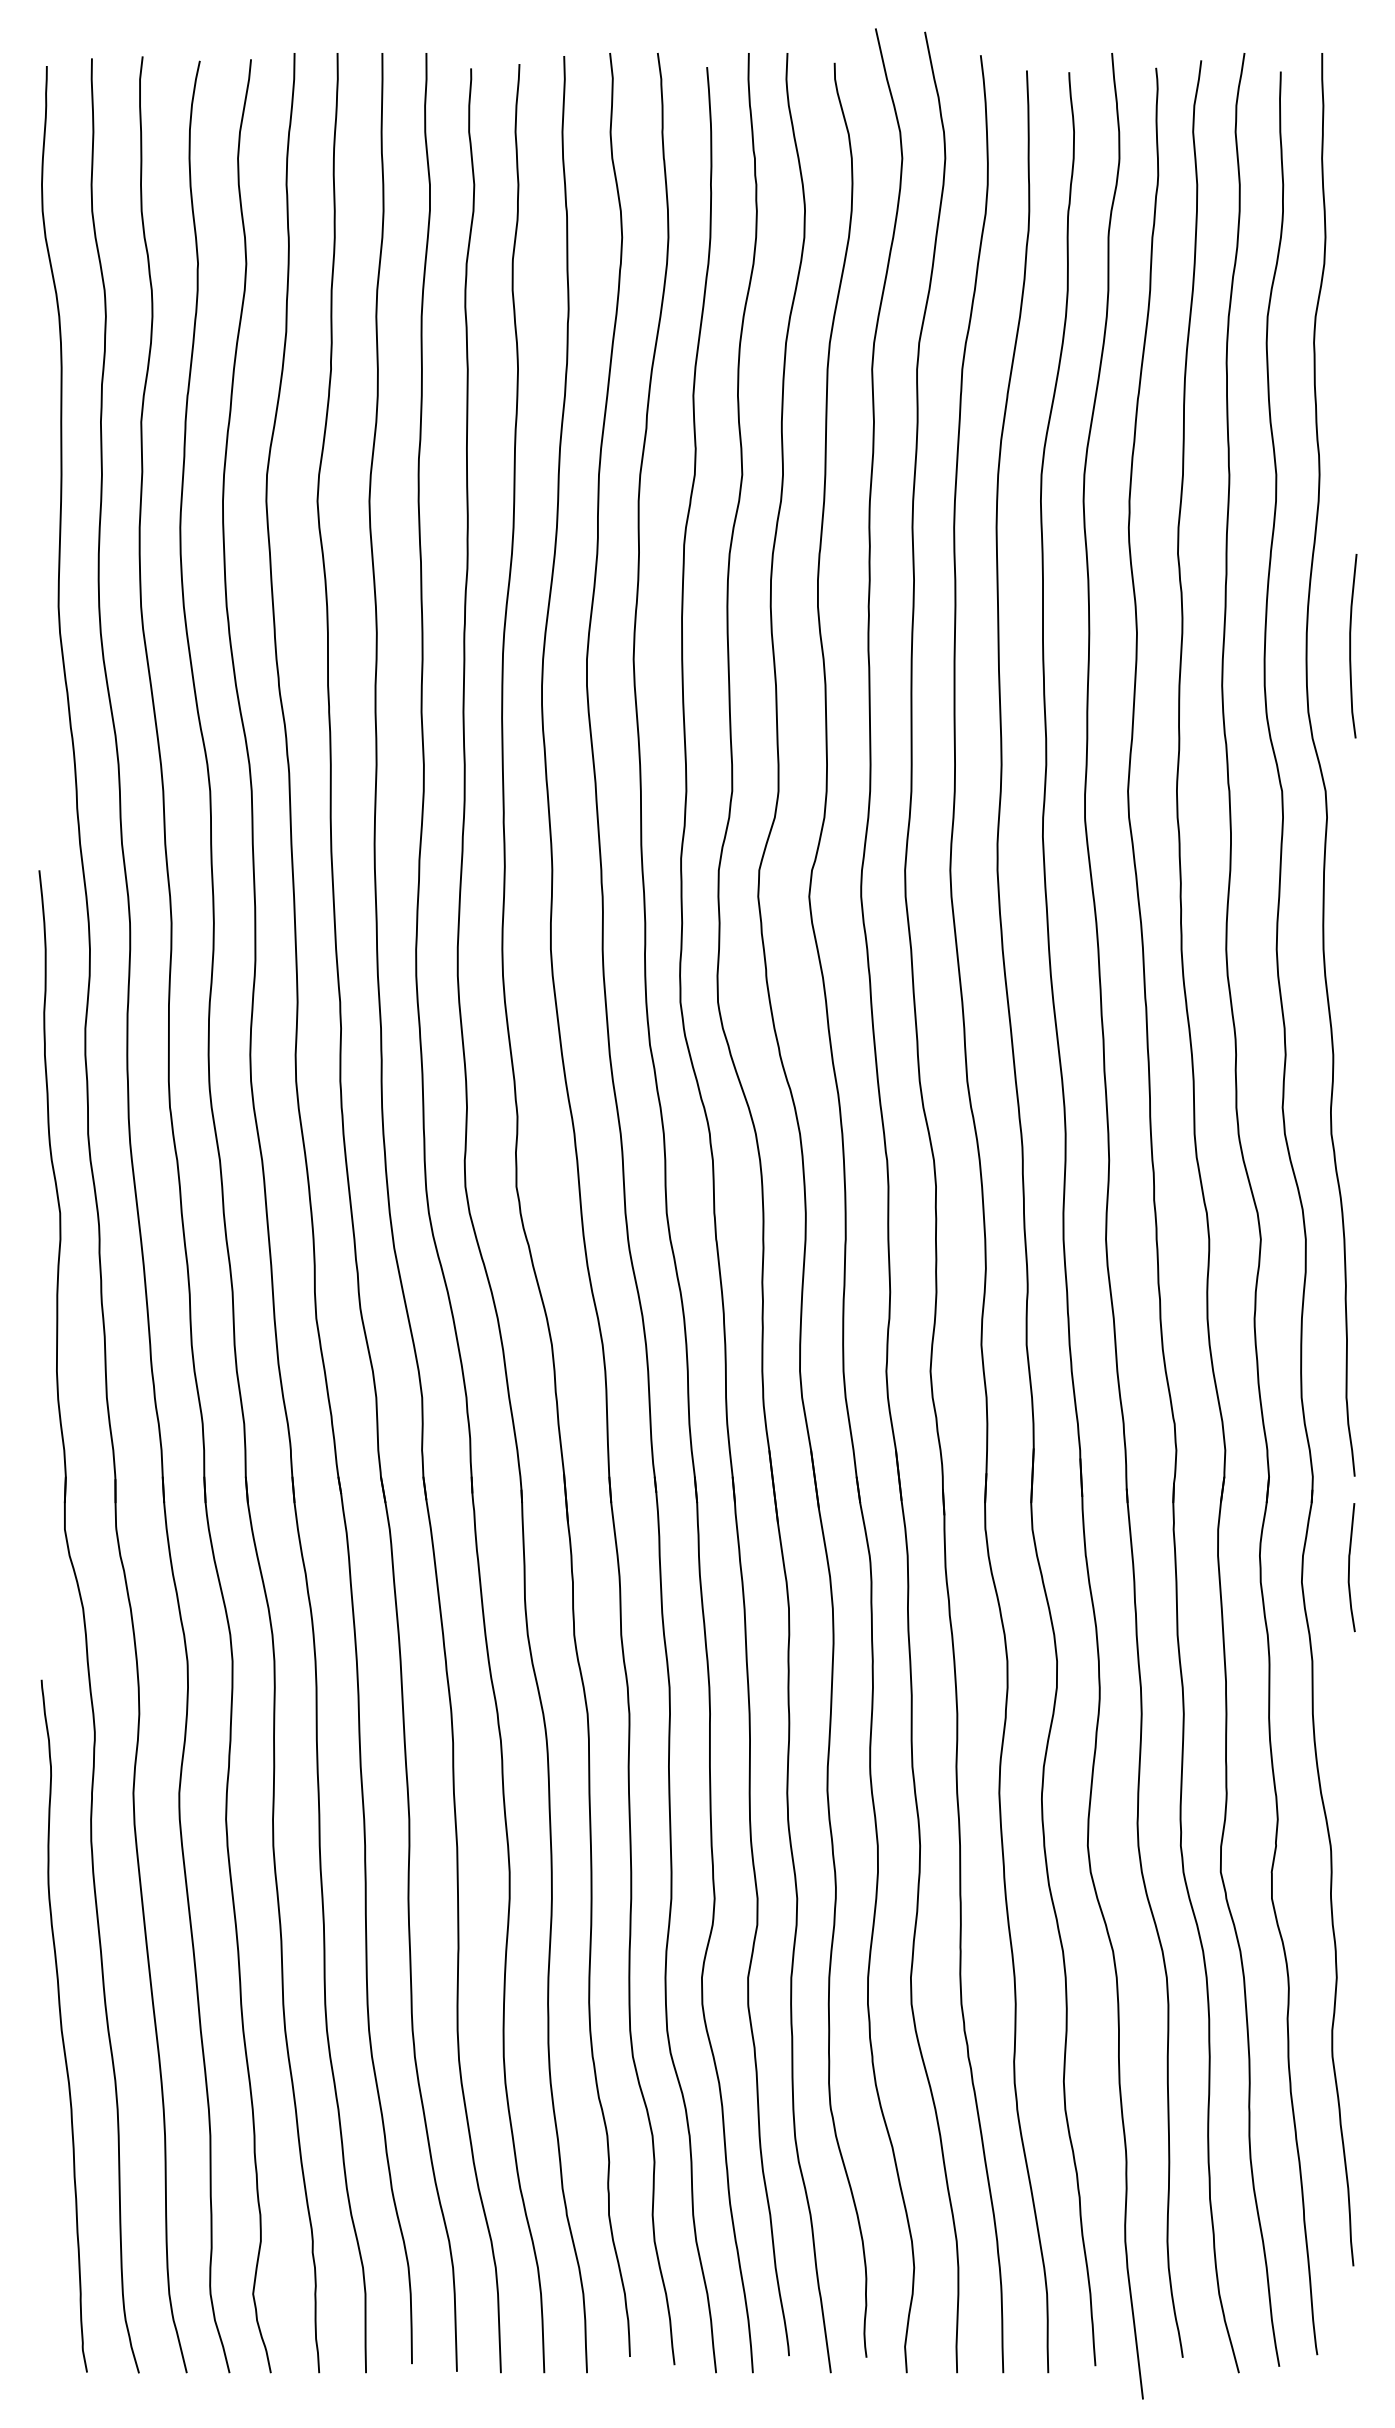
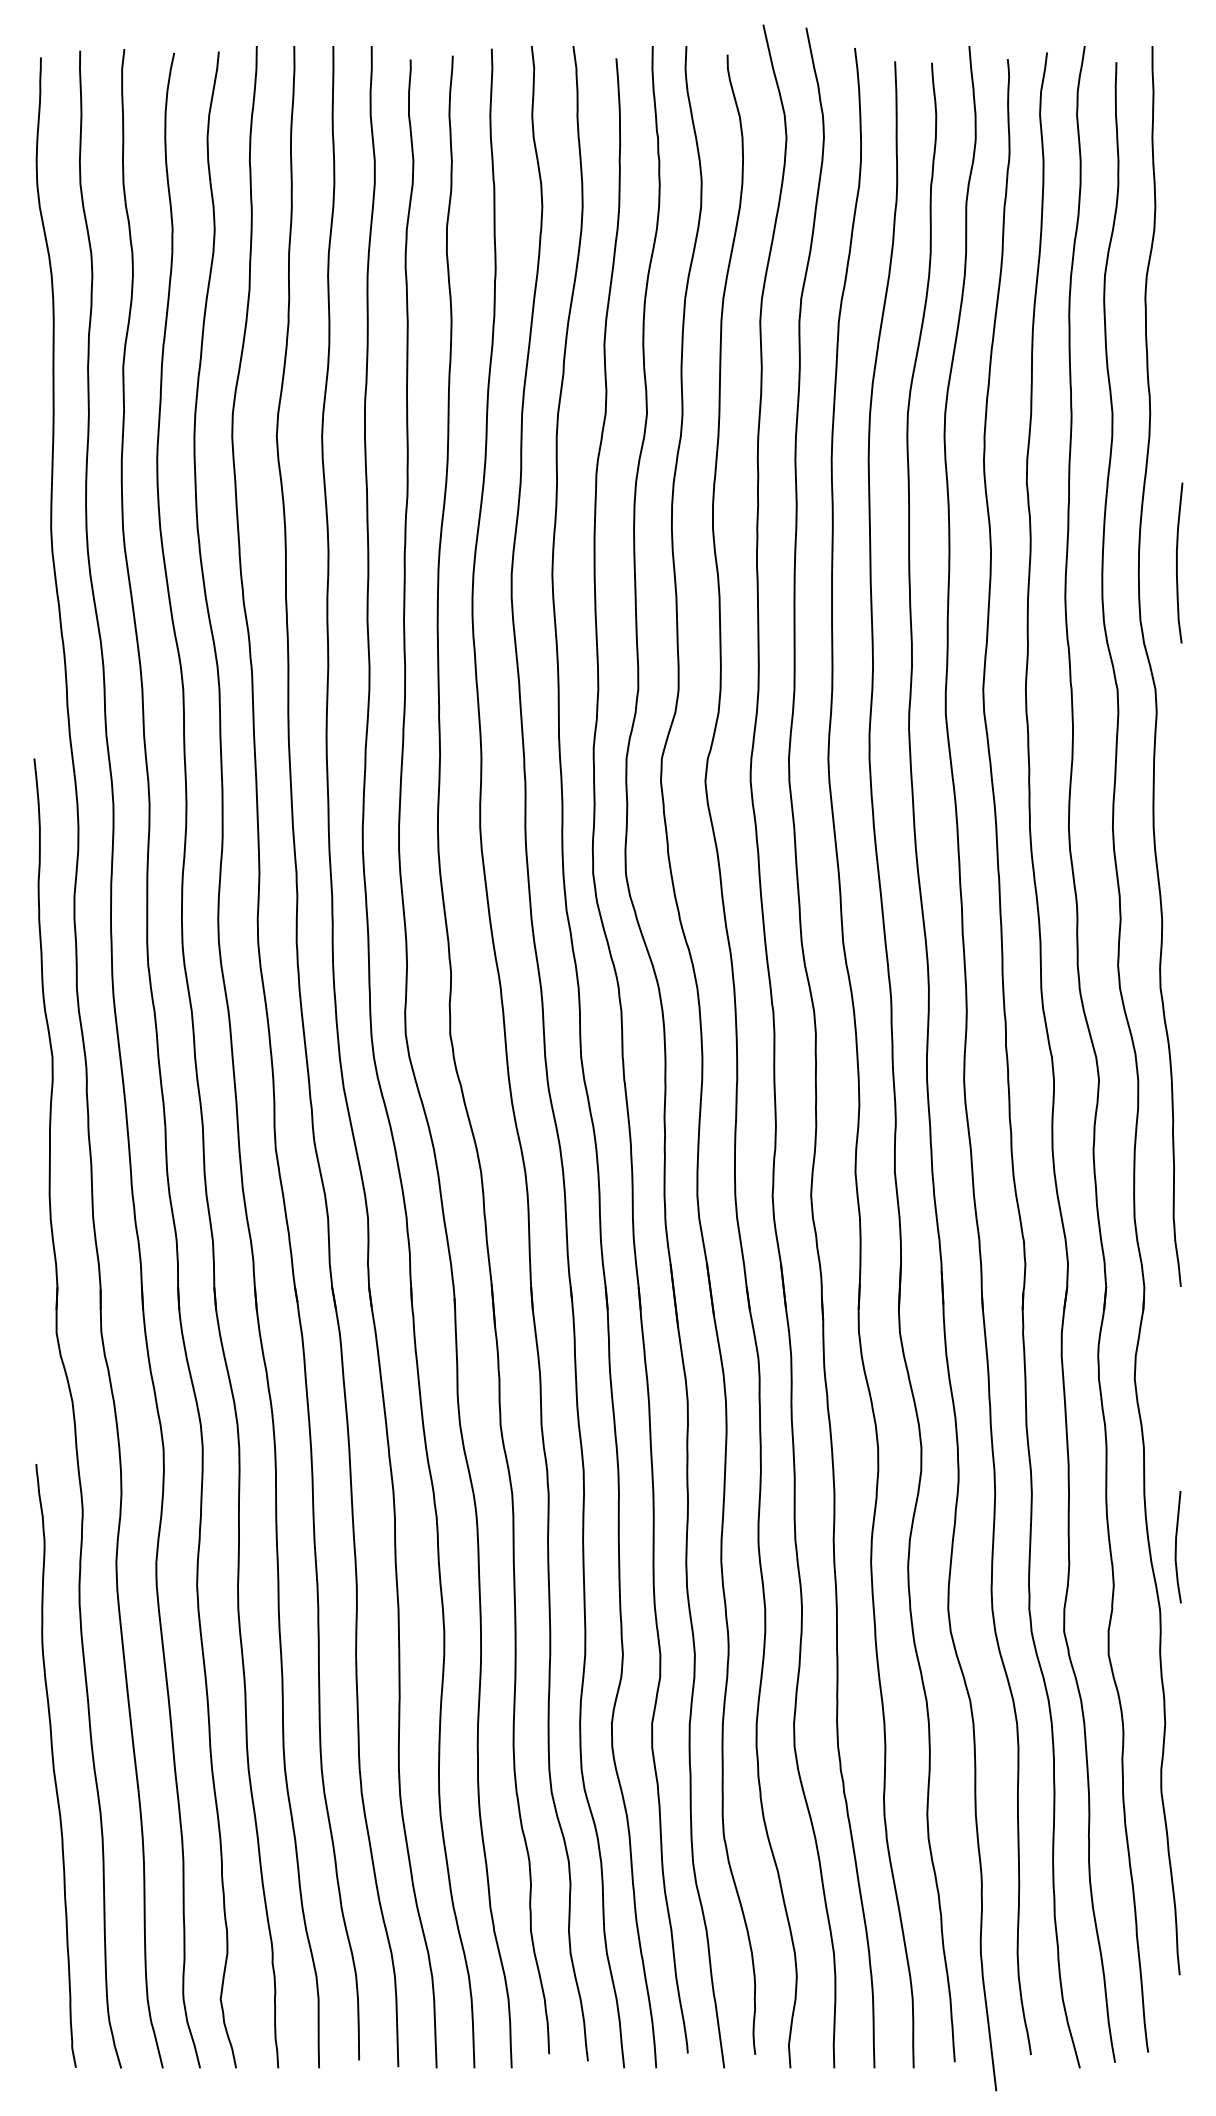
curve: (1349, 1567) -> (1176, 1547), moved

